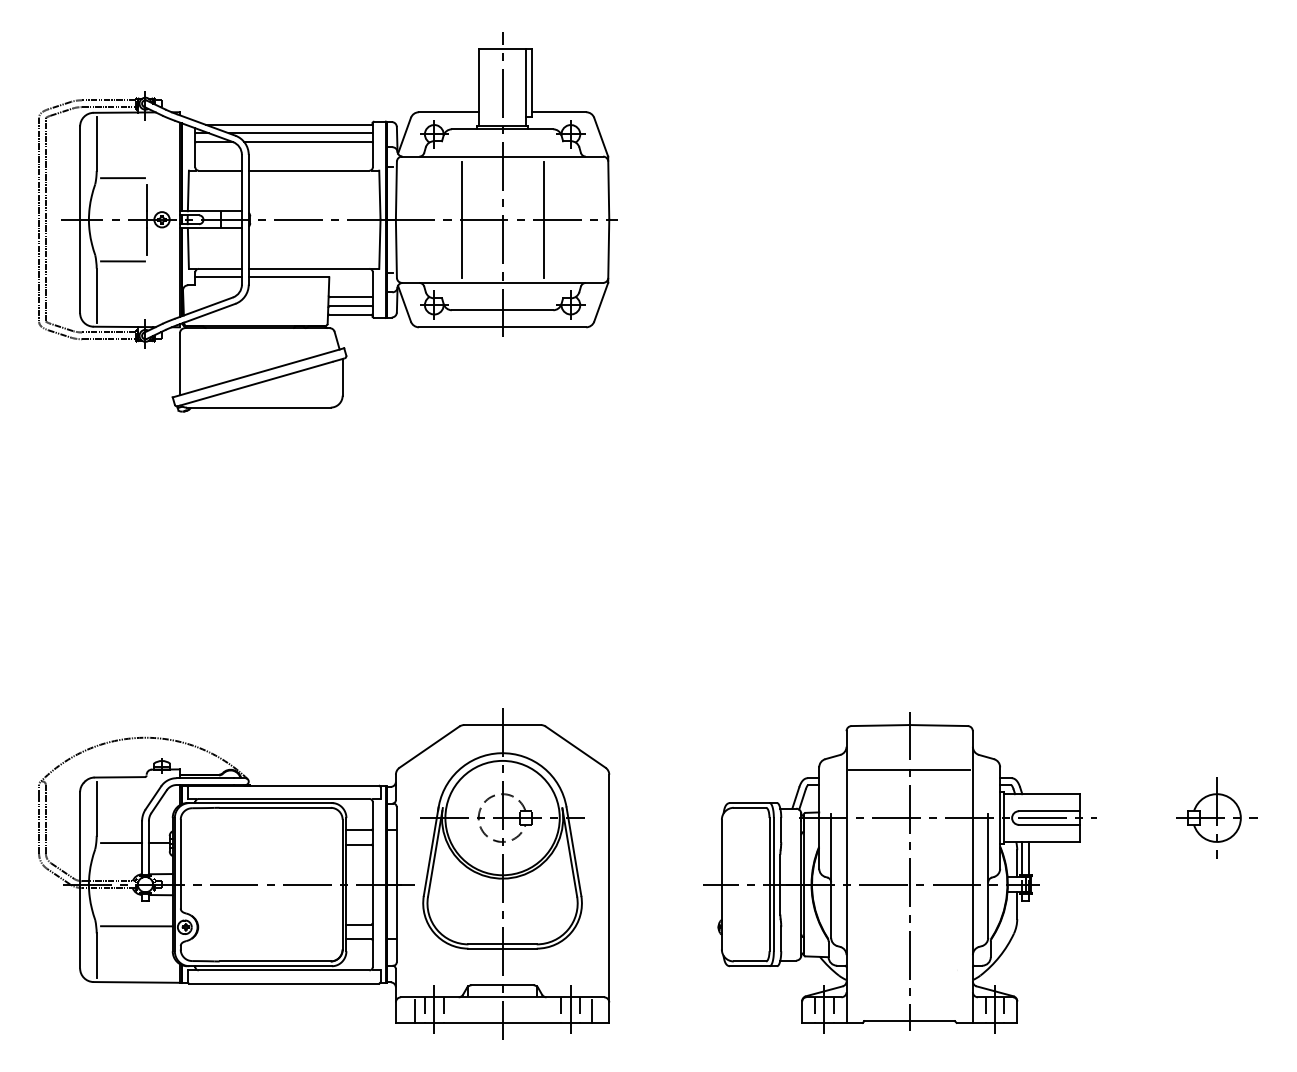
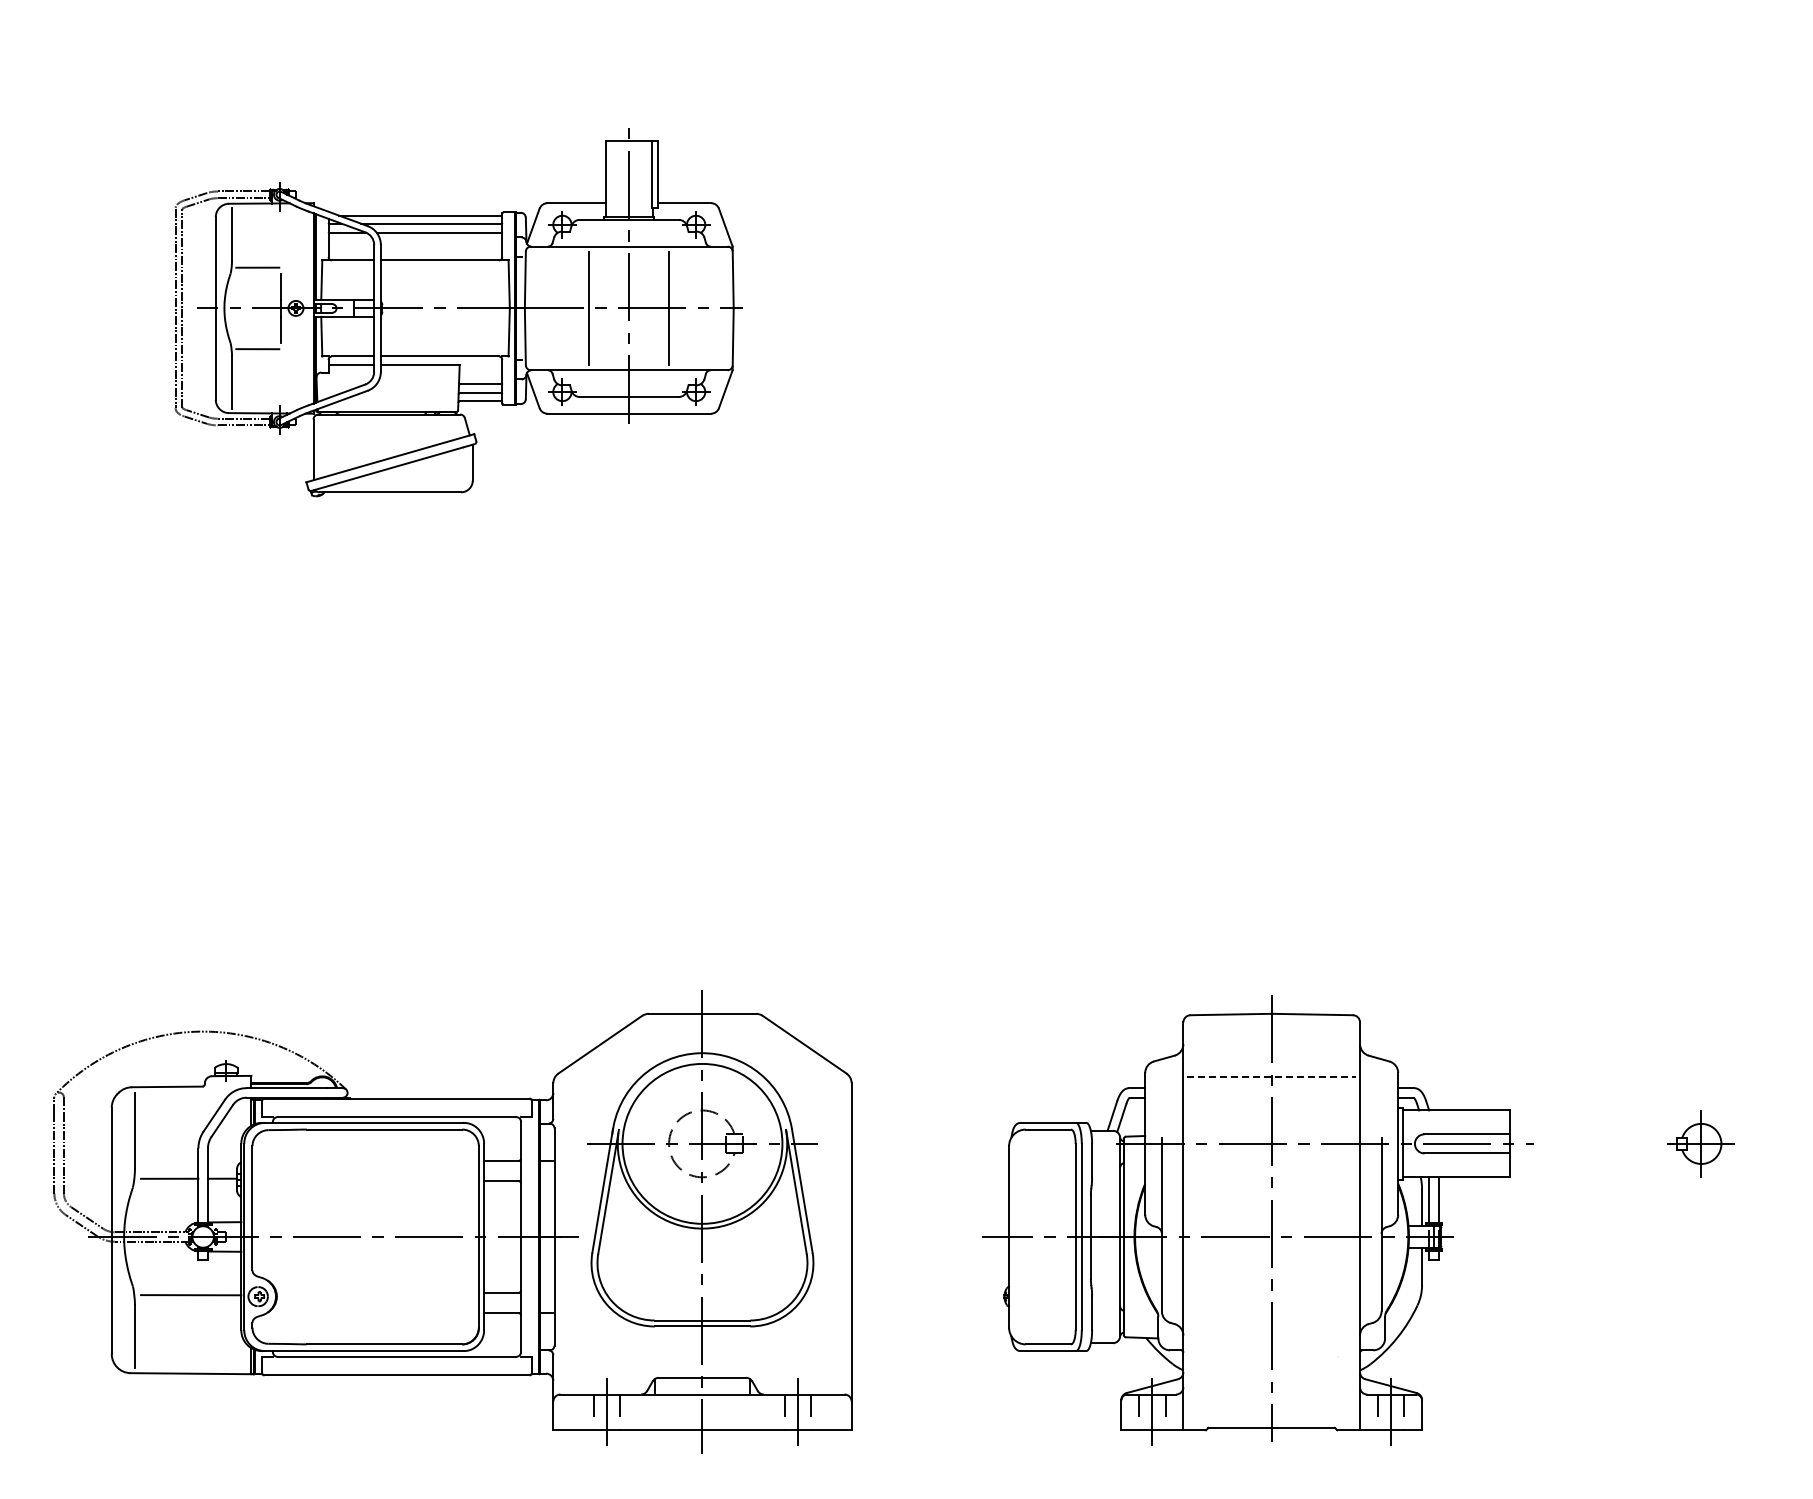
part: (328, 222) -> (458, 310), size x0.7
line: (909, 770) -> (1271, 1077), solid -> dashed
part: (1217, 817) -> (1701, 1143), size x0.6
line: (414, 1010) -> (579, 1413), removed
line: (591, 1010) -> (827, 1413), removed

